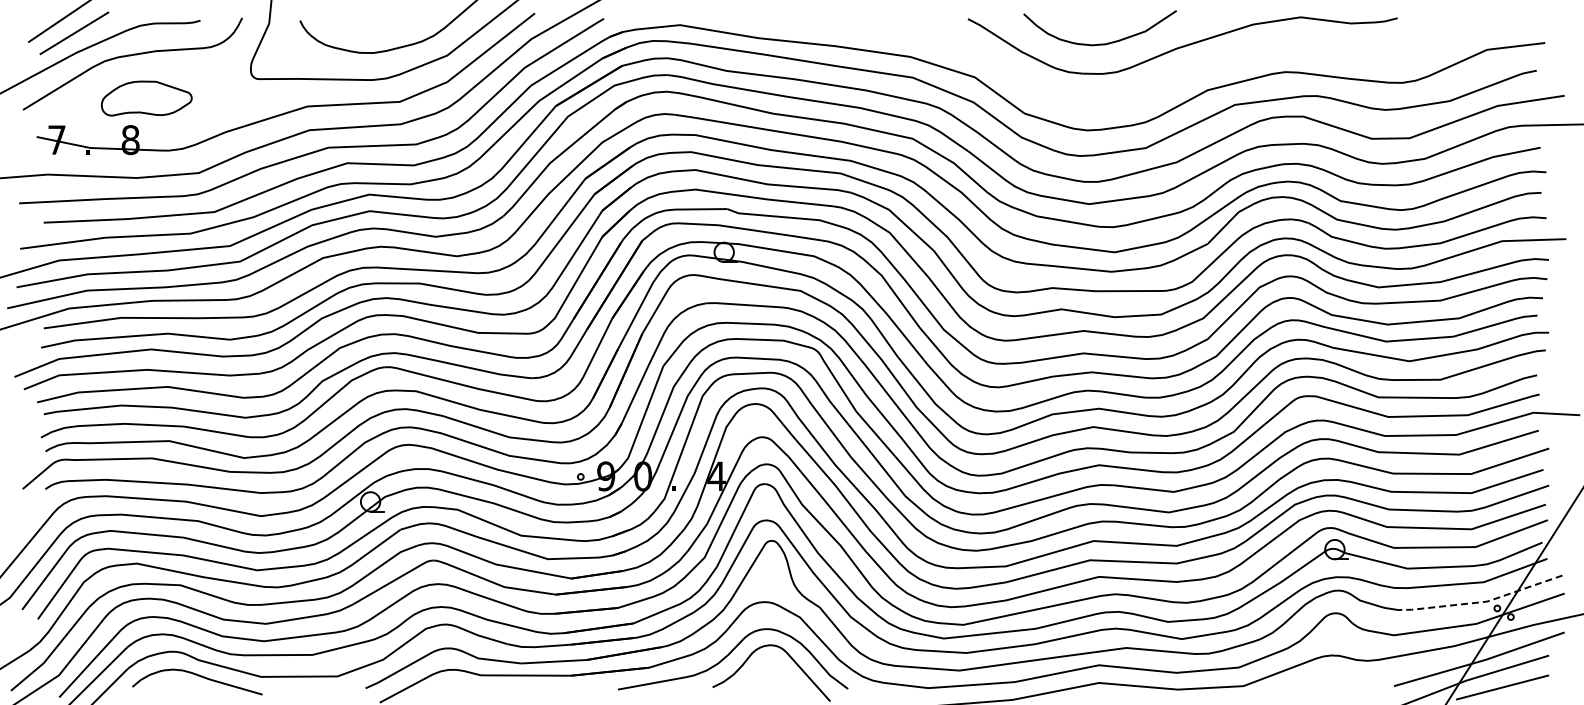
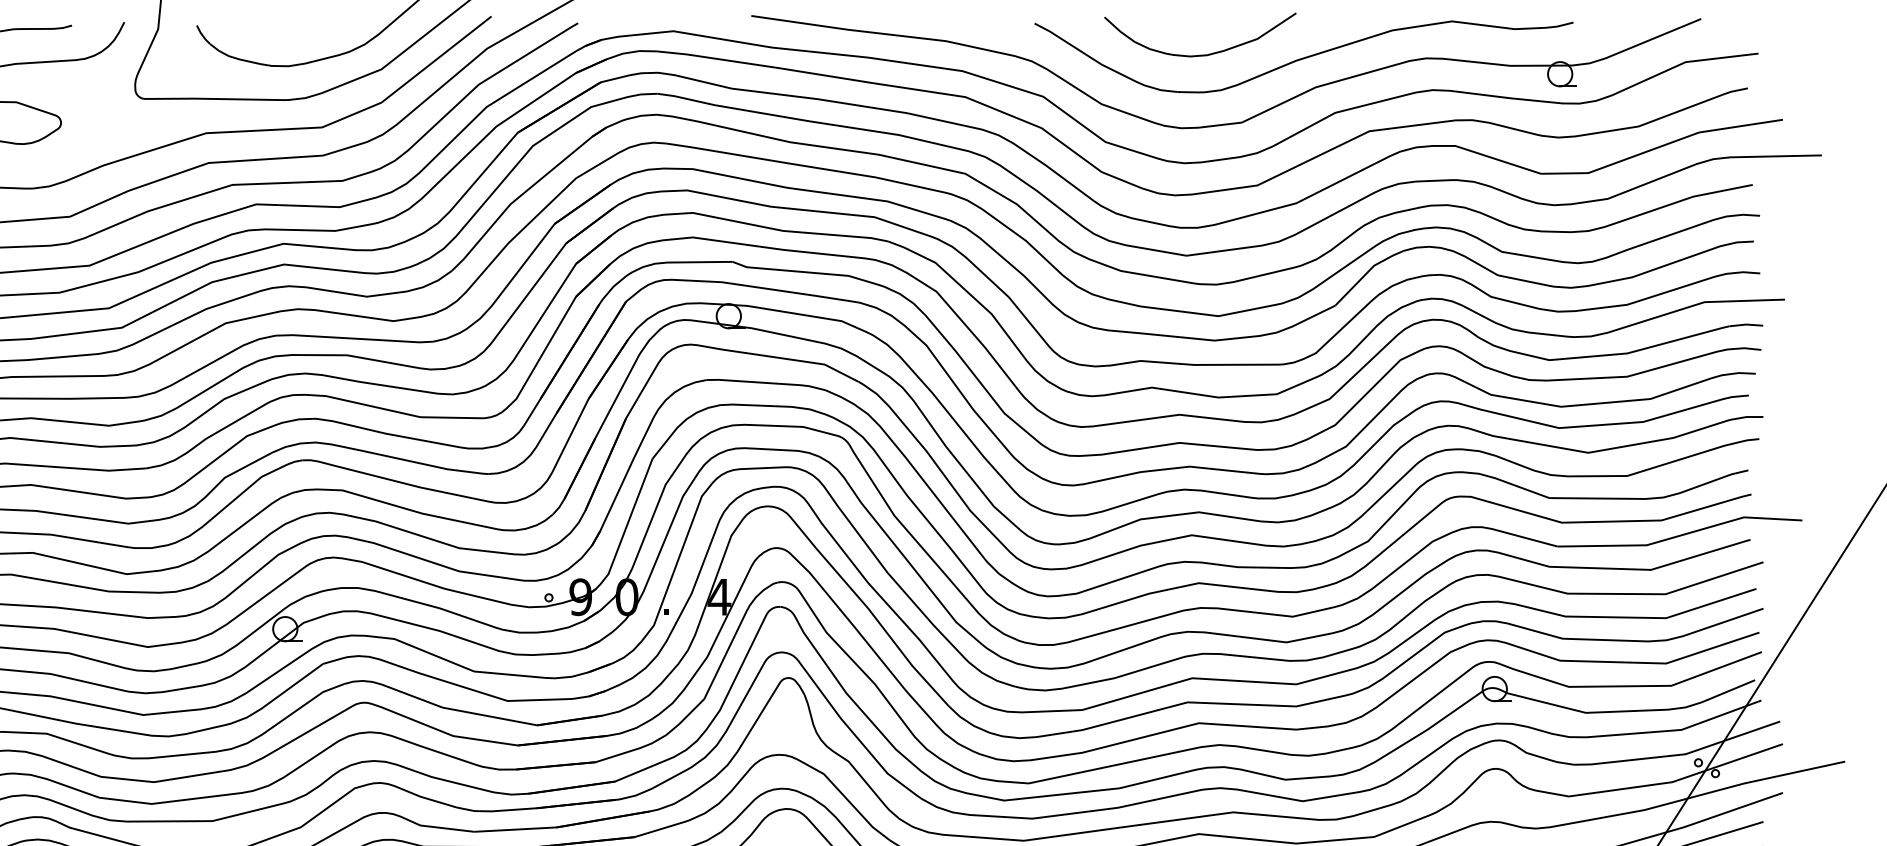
part: (1126, 97) -> (1233, 121), added
line: (1482, 602) -> (1679, 755), dashed -> solid

